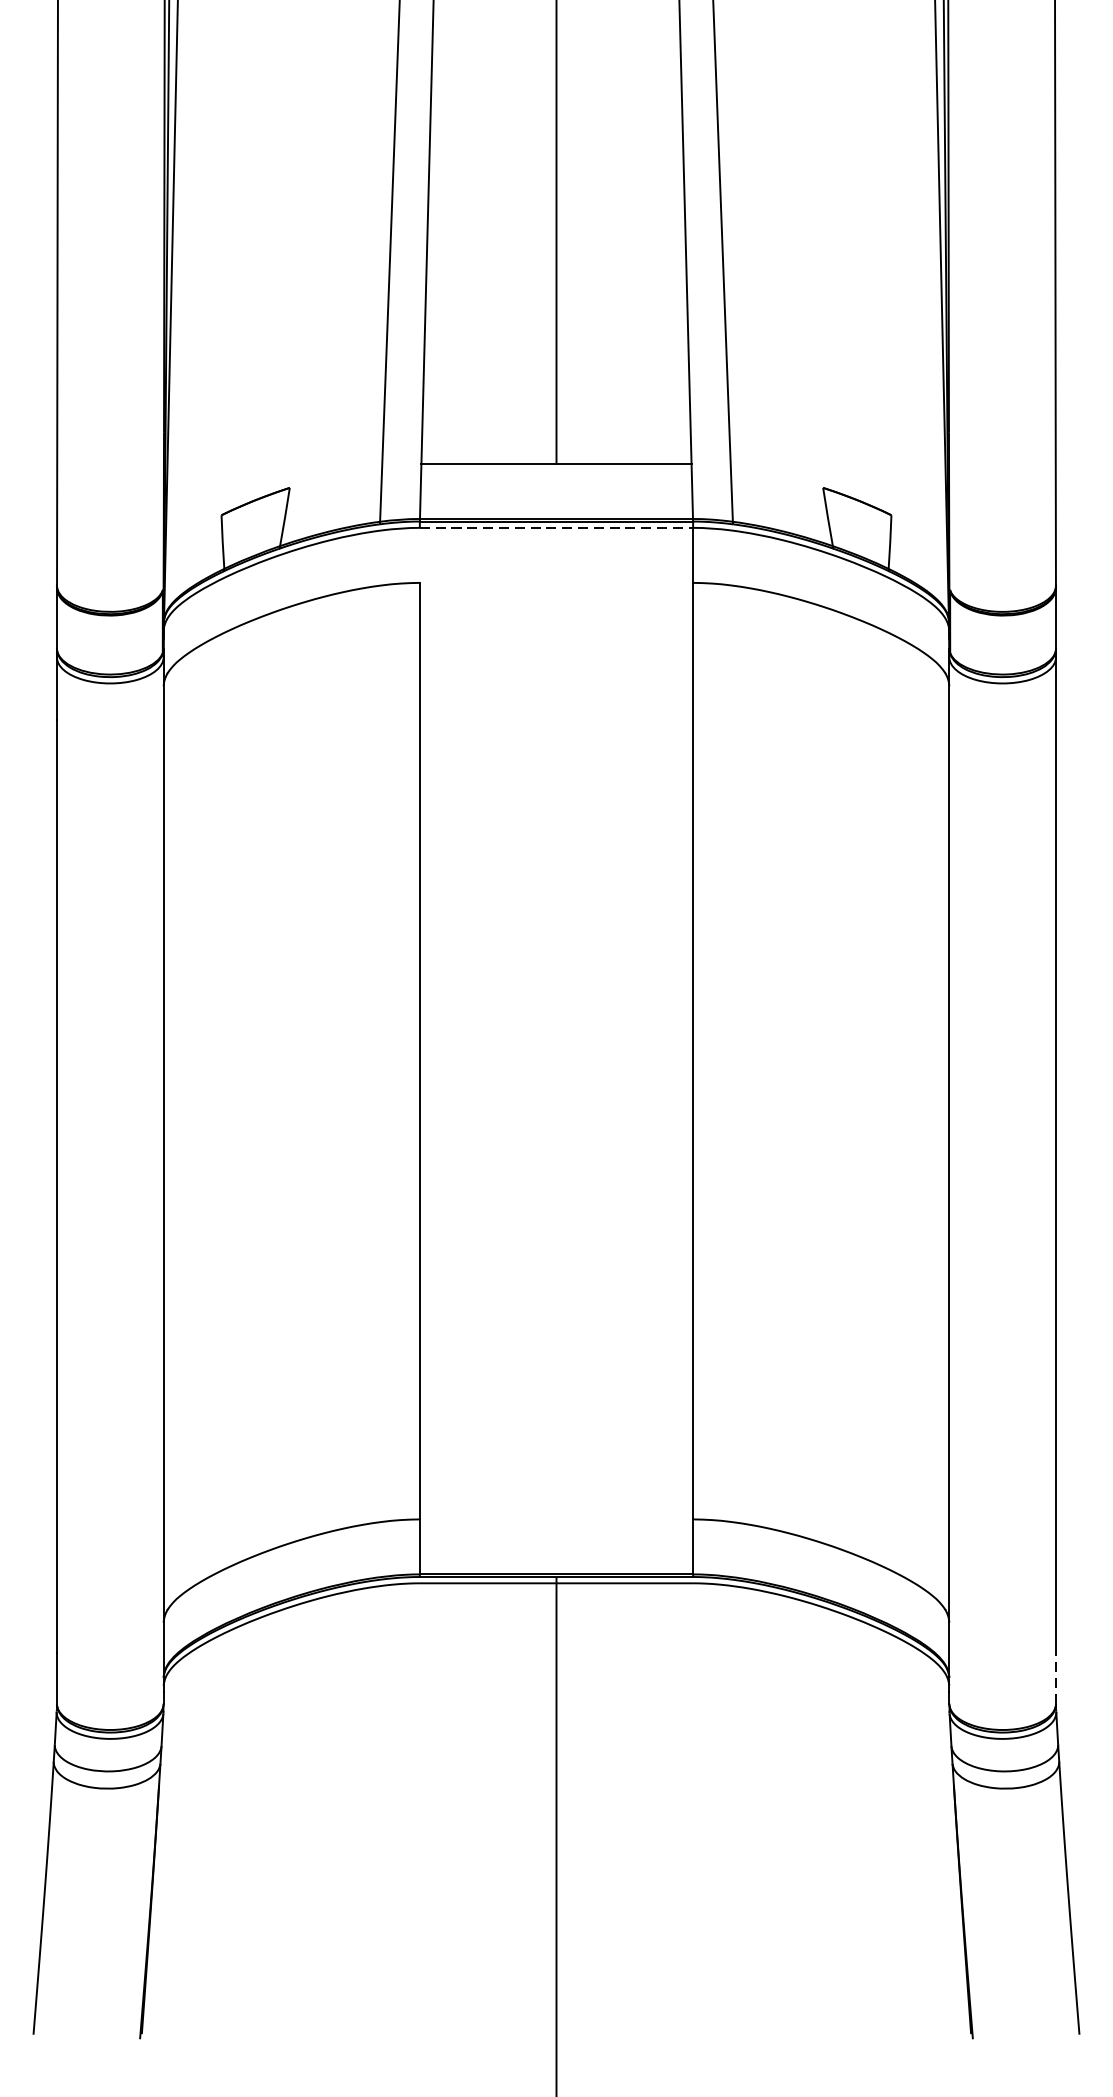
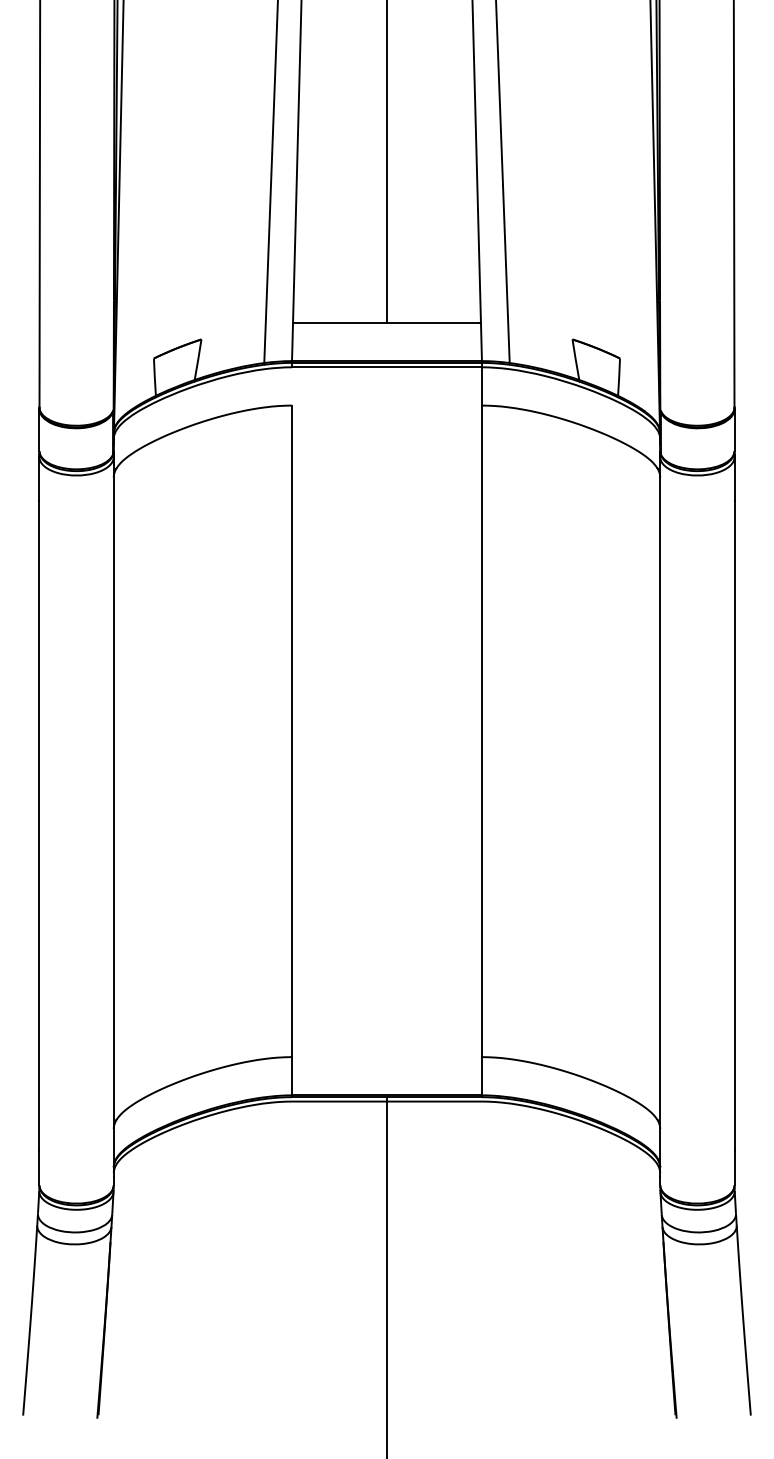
line: (557, 528) -> (387, 367), dashed -> solid
line: (1055, 1678) -> (734, 1167), dashed -> solid

